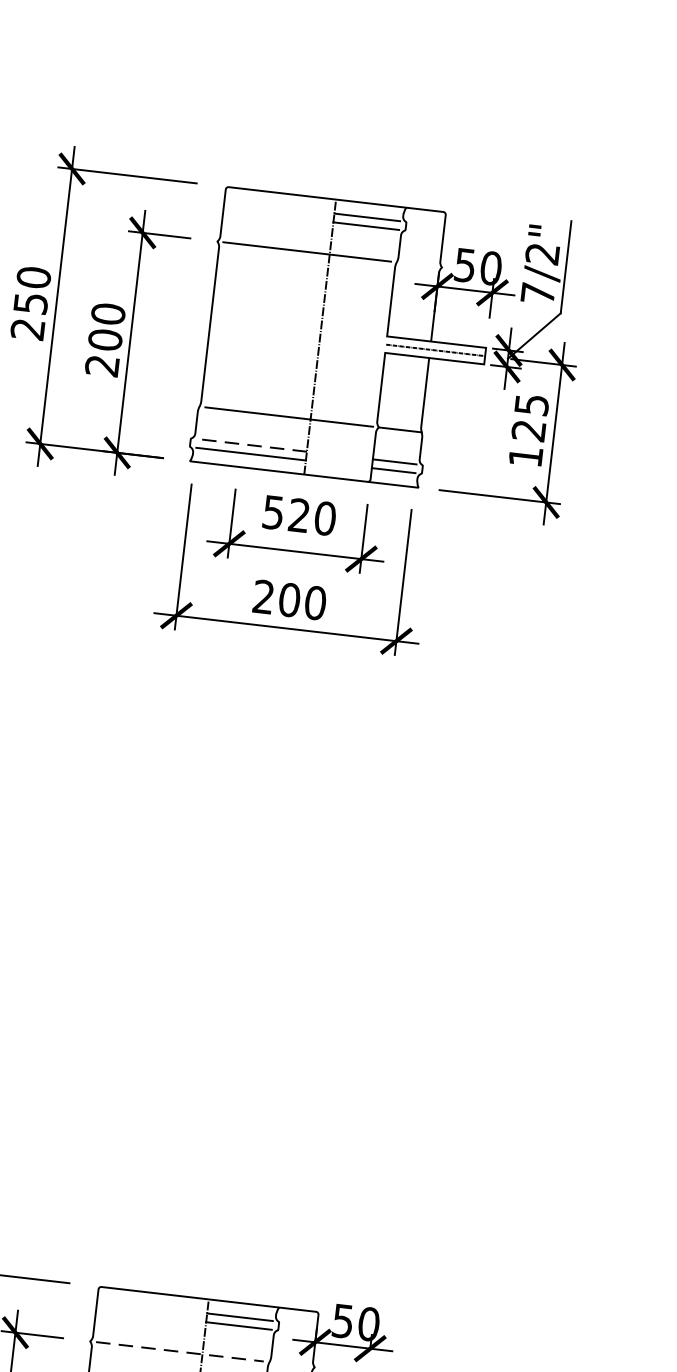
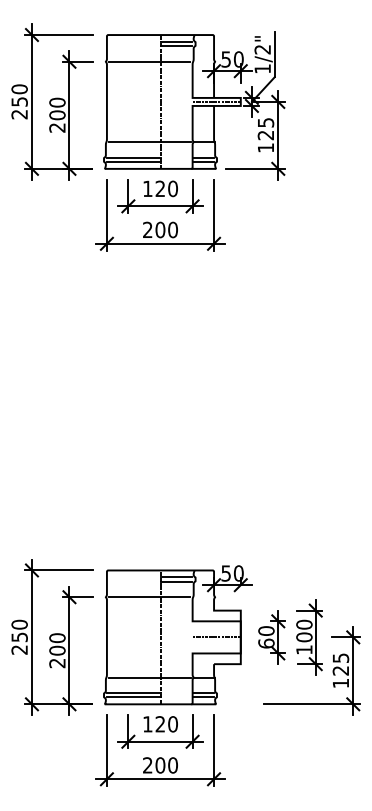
text: (537, 292) -> (262, 68), 7/2" -> 1/2"
line: (251, 444) -> (133, 157), dashed -> solid
text: (272, 511) -> (147, 188), 520 -> 120
line: (179, 1352) -> (149, 597), dashed -> solid

